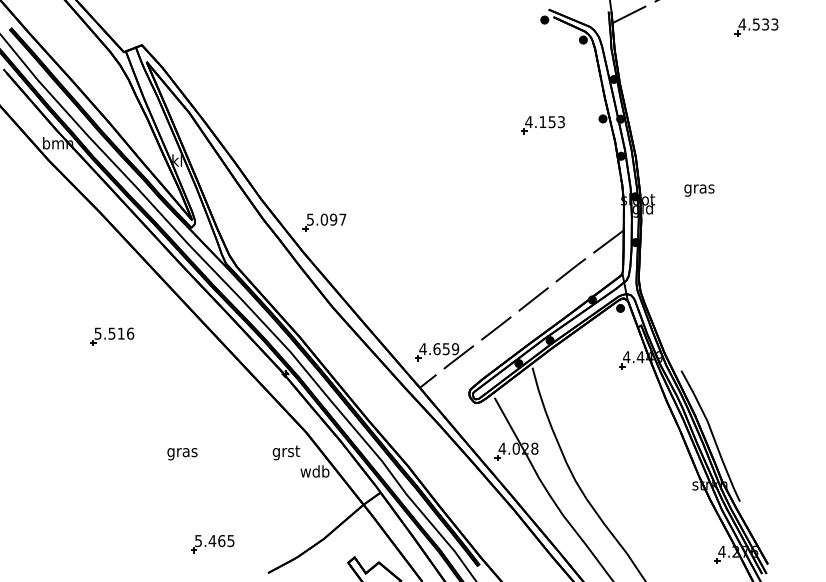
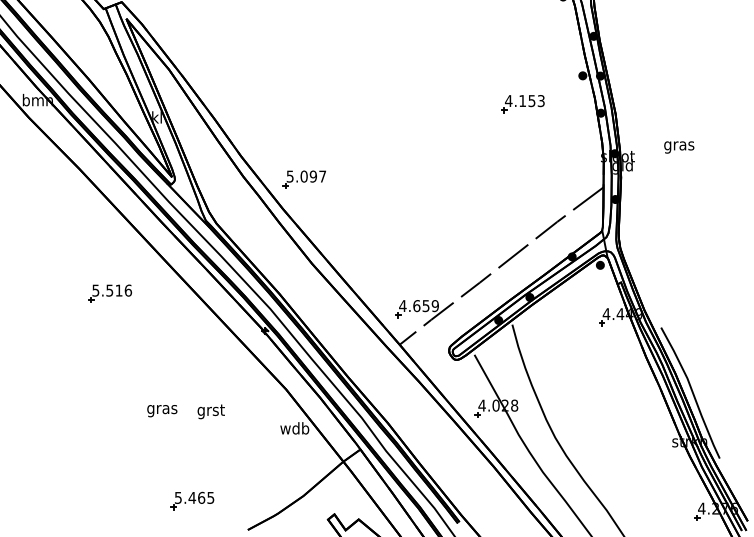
part: (542, 125) -> (522, 104), moved
part: (112, 336) -> (110, 293), moved
text: (286, 452) -> (211, 411), moved

